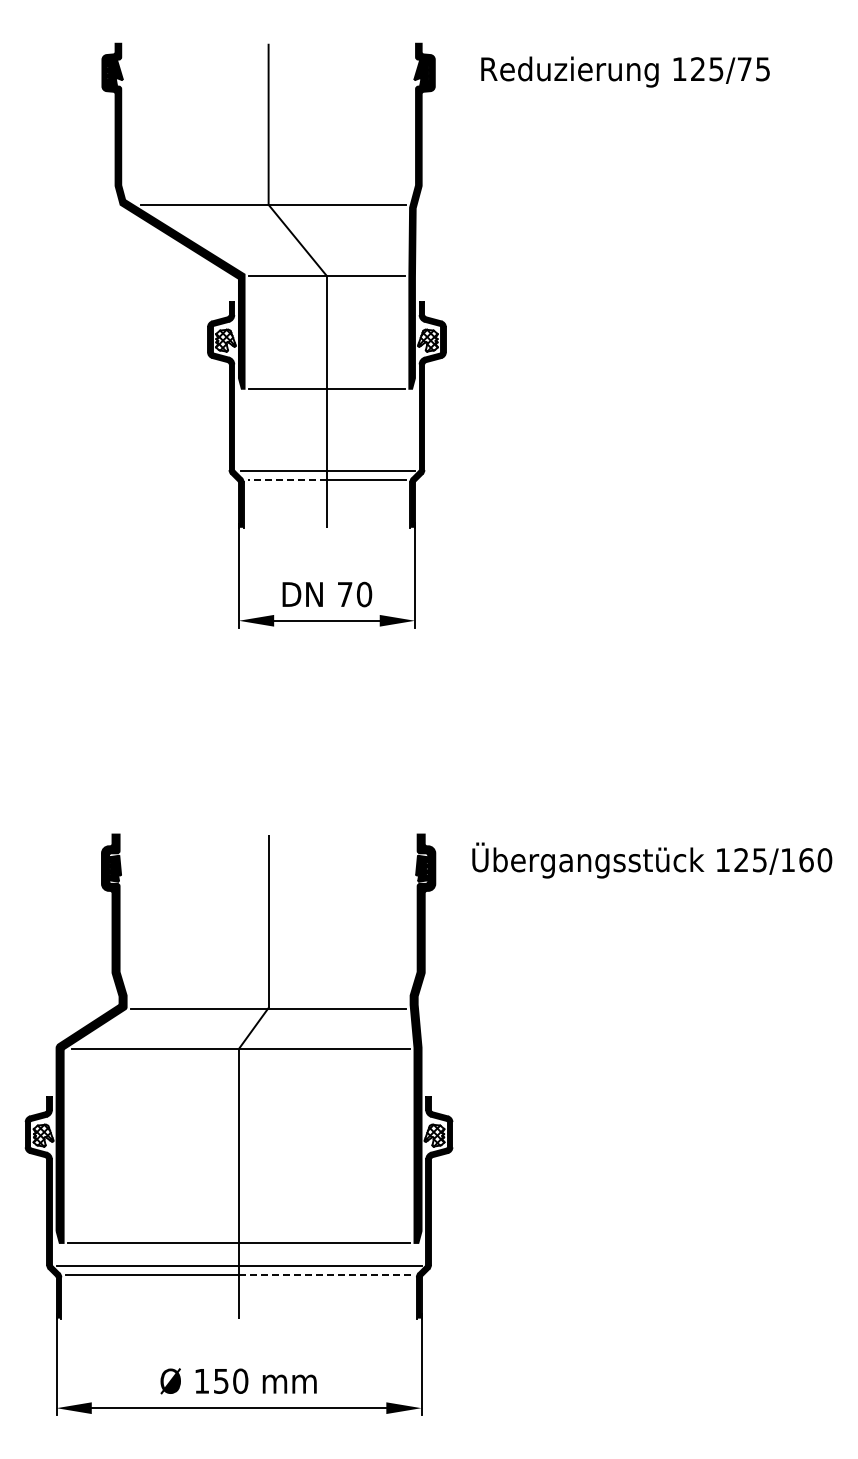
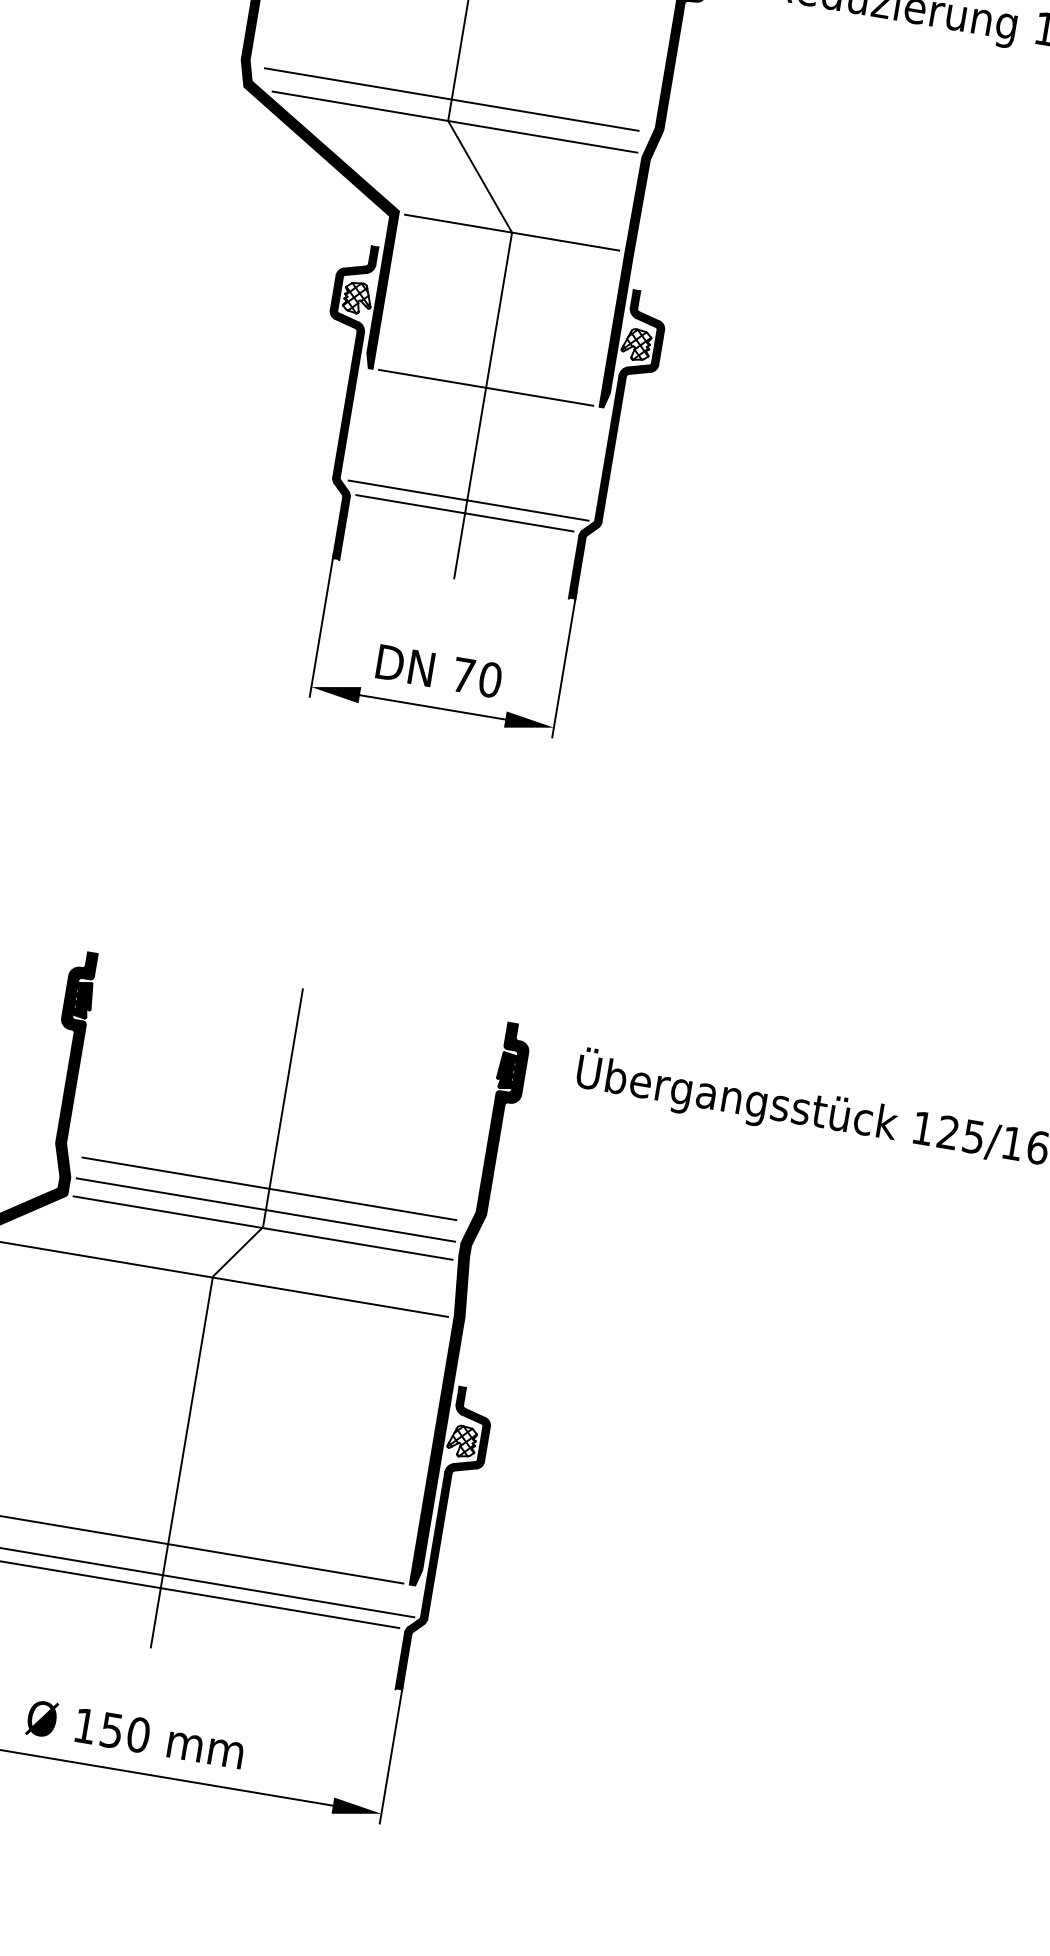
line: (268, 189) -> (451, 99), added
line: (286, 479) -> (409, 503), dashed -> solid
line: (268, 980) -> (269, 1189), added
line: (268, 995) -> (265, 1210), added
line: (325, 1274) -> (279, 1607), dashed -> solid

